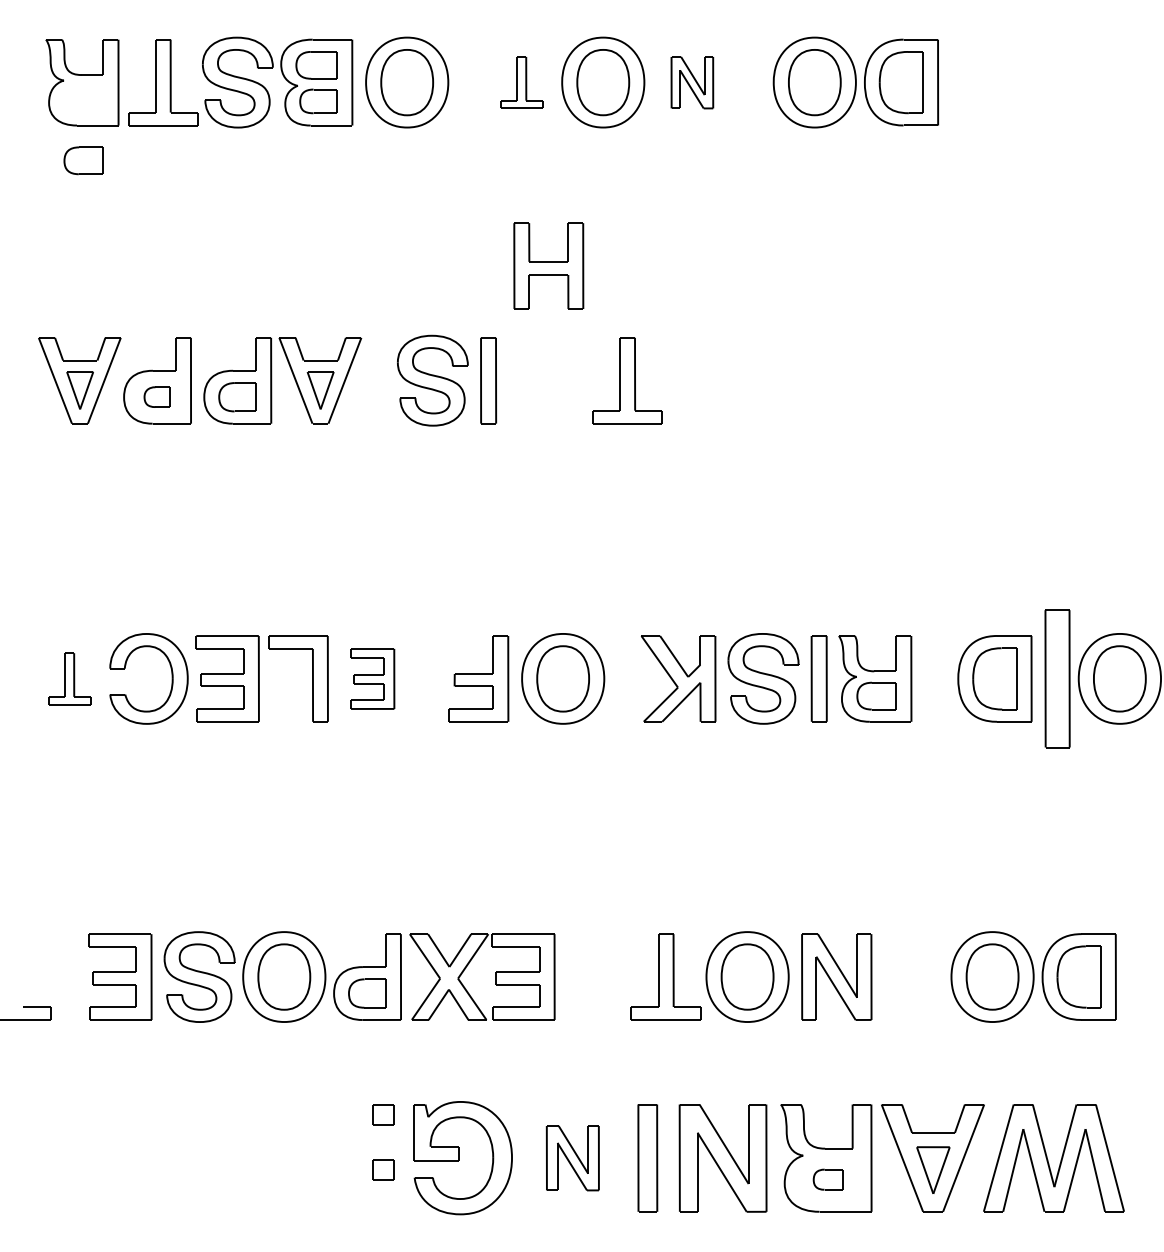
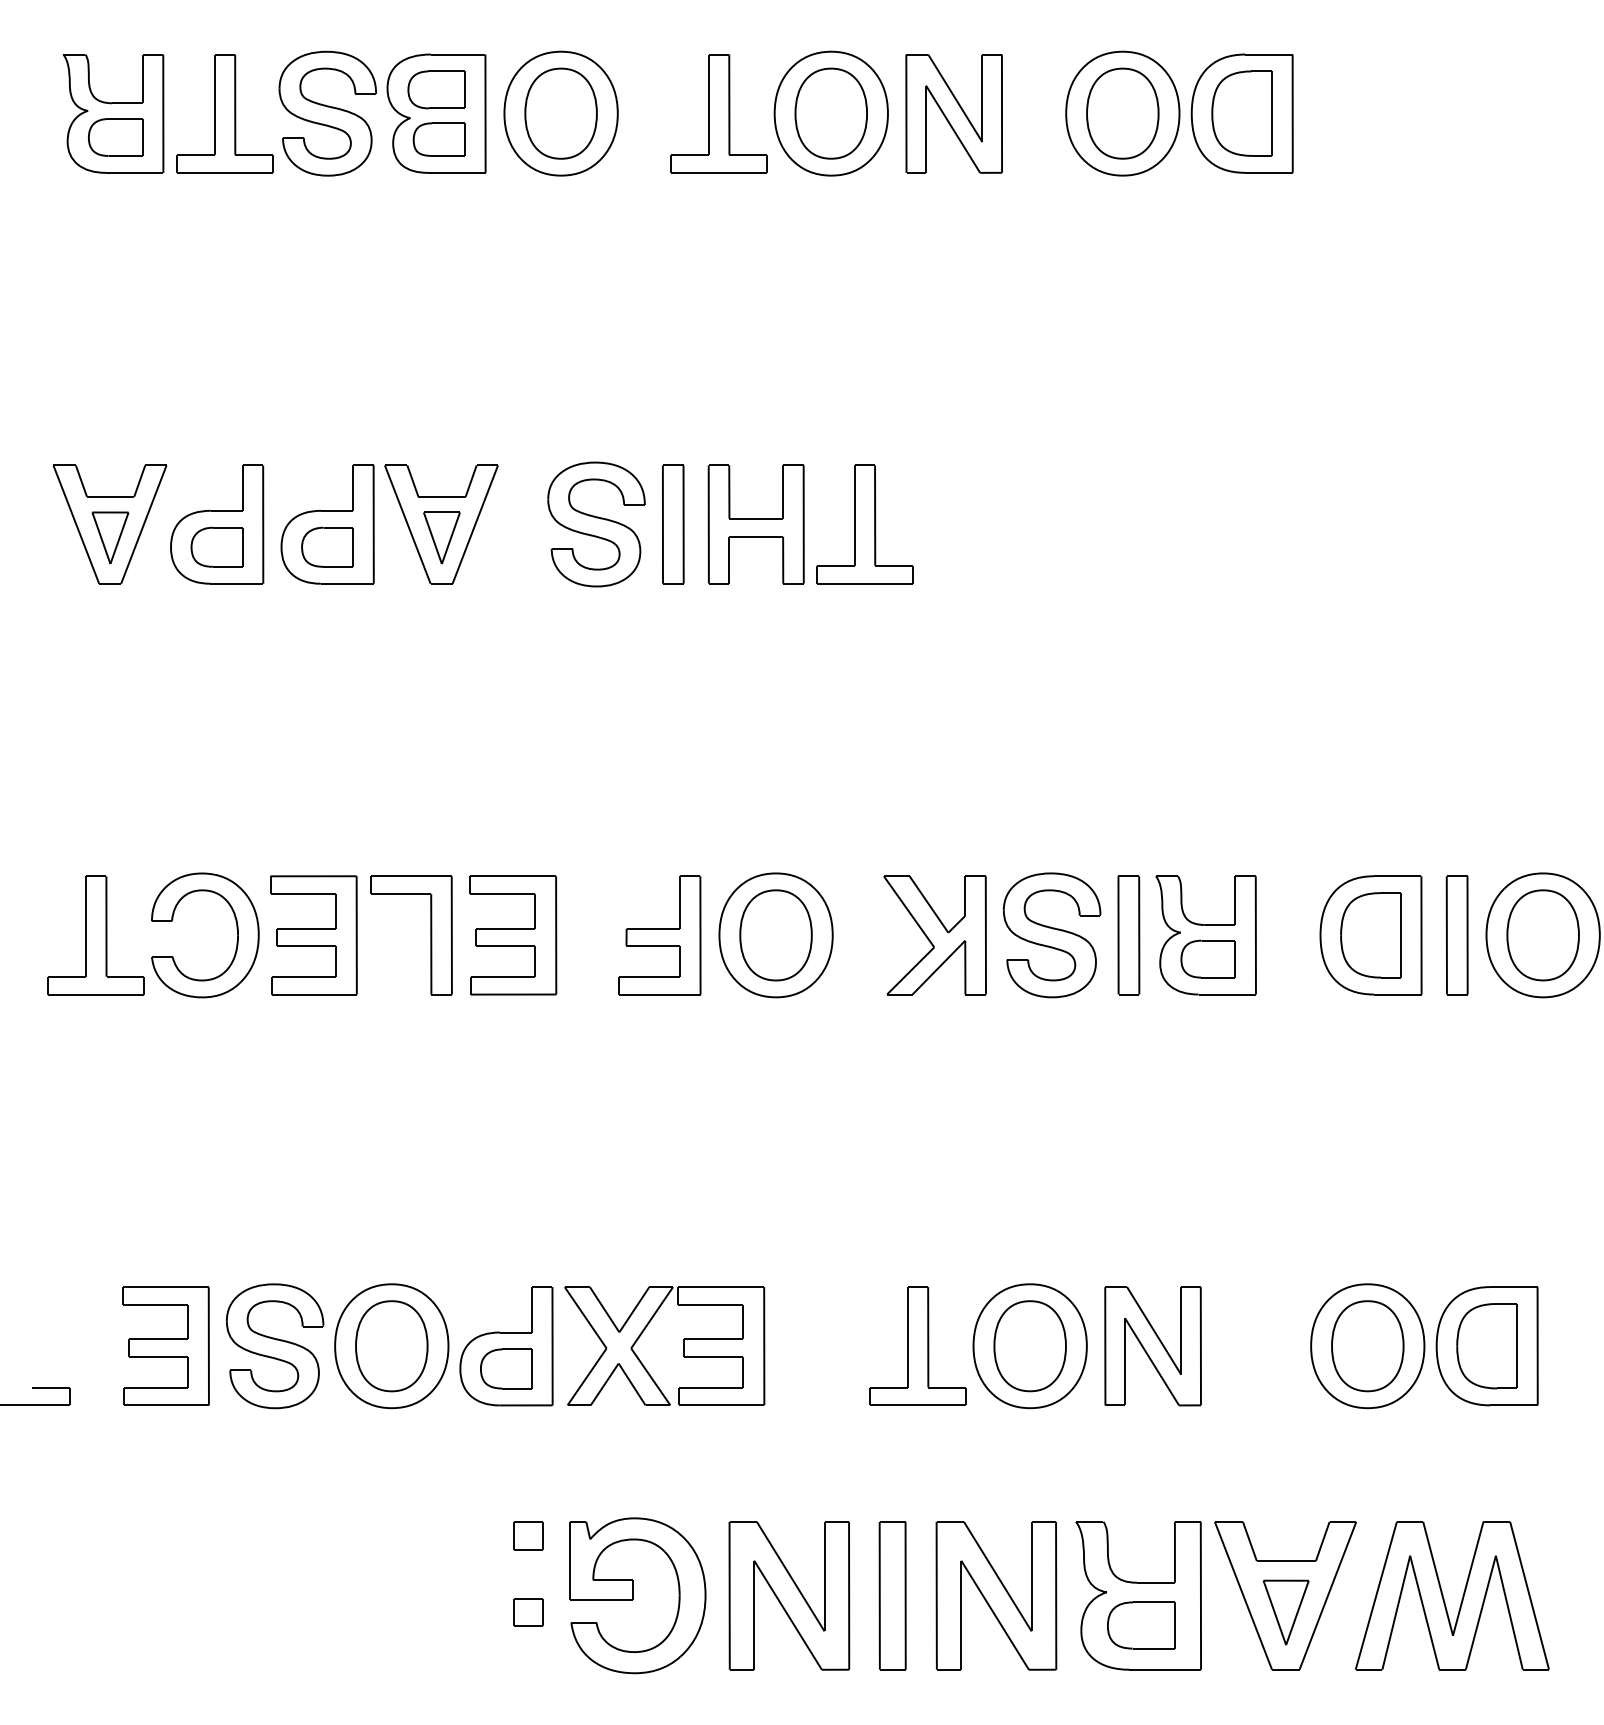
part: (521, 82) -> (718, 113), size x1.67
part: (691, 82) -> (953, 113), size x1.67
part: (83, 160) -> (115, 137), moved
part: (548, 266) -> (755, 524), moved
part: (157, 396) -> (216, 546), size x1.43
part: (69, 678) -> (95, 935), size x1.67
part: (372, 678) -> (513, 935), size x1.43
part: (1056, 678) -> (1456, 935), size x0.62
part: (572, 1157) -> (789, 1595), size x1.67
part: (828, 1179) -> (1141, 1625), size x1.67

